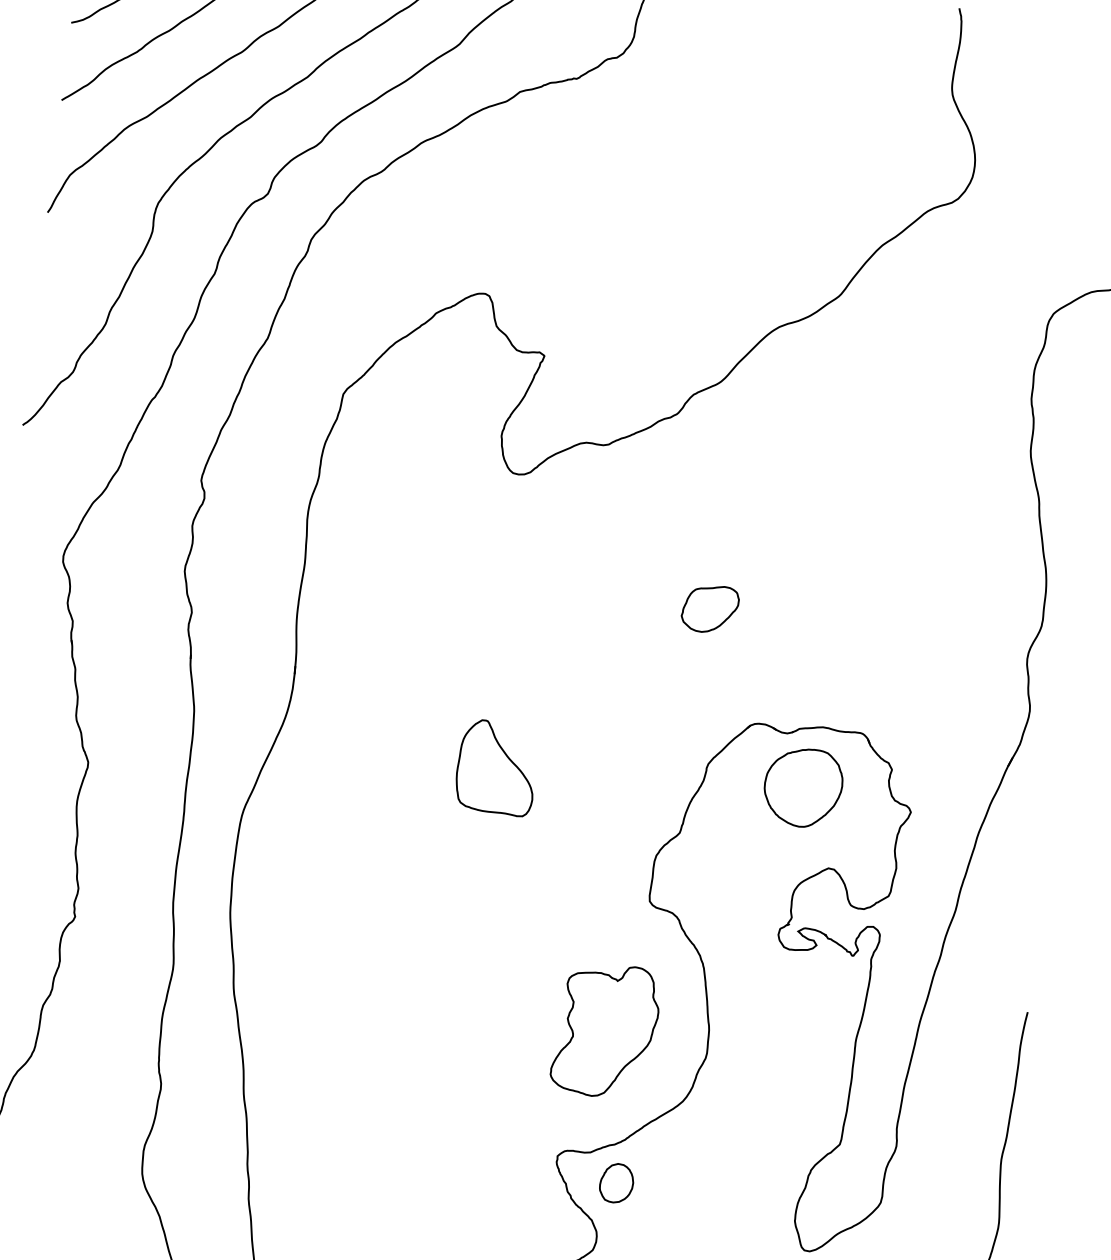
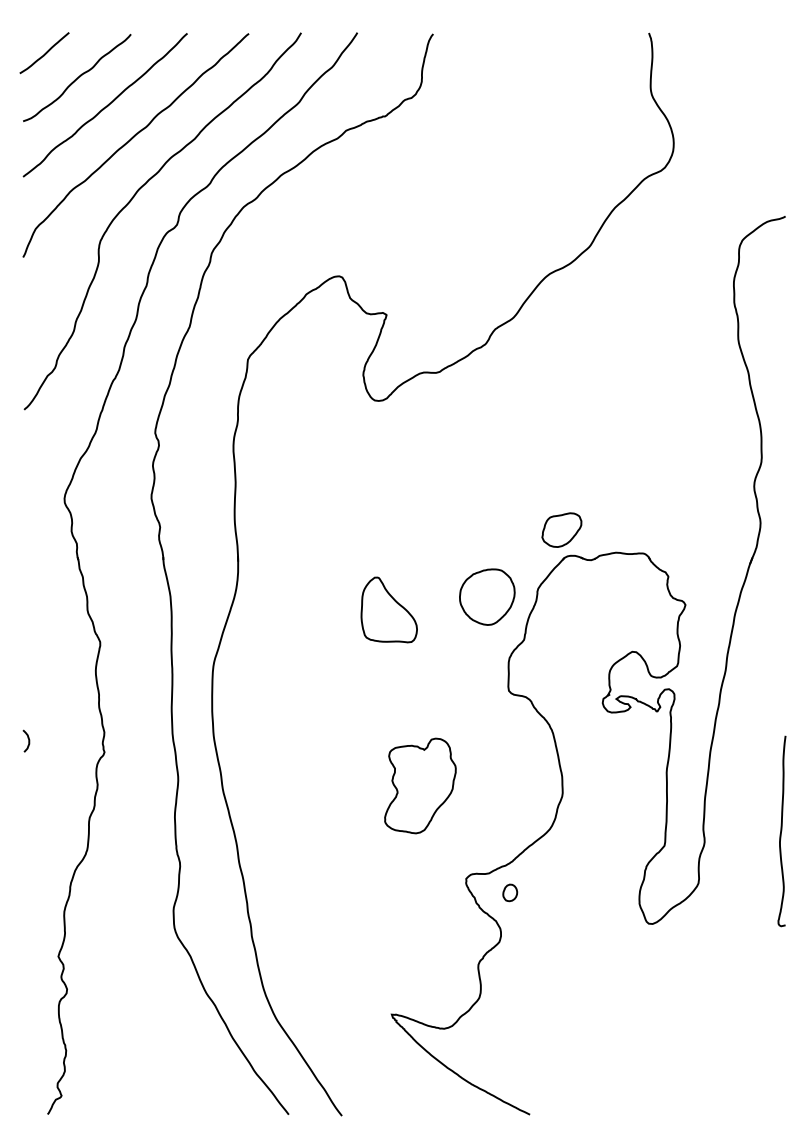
part: (709, 608) -> (561, 529), moved
part: (803, 786) -> (487, 596), moved
part: (606, 1029) -> (420, 785), moved
part: (615, 1182) -> (509, 892), size x0.6

